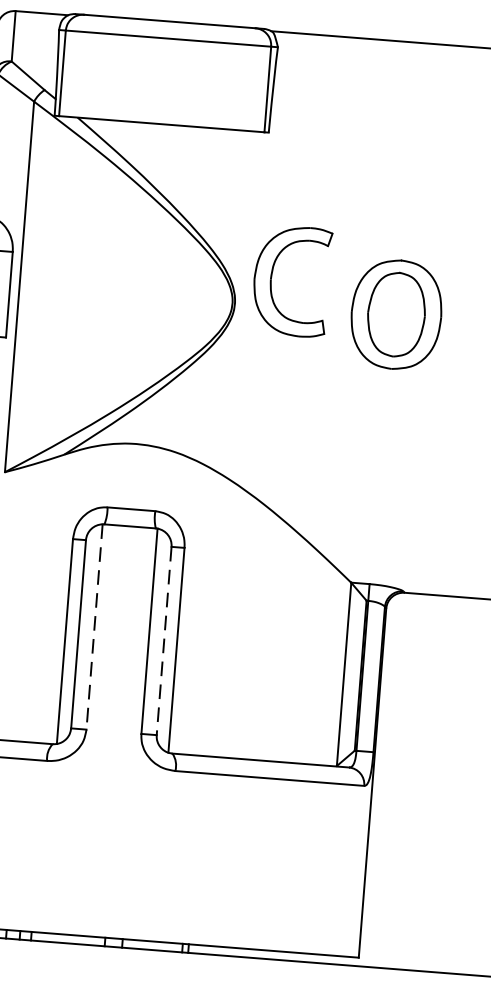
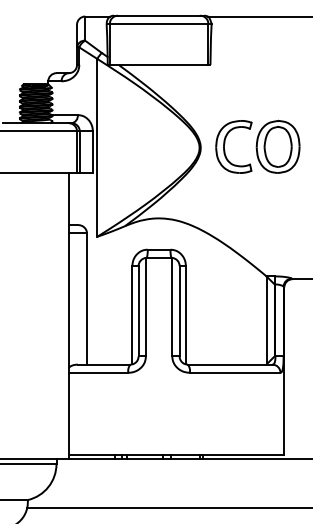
part: (274, 272) -> (225, 143), moved
line: (93, 627) -> (145, 307), dashed -> solid
line: (163, 641) -> (179, 311), dashed -> solid

